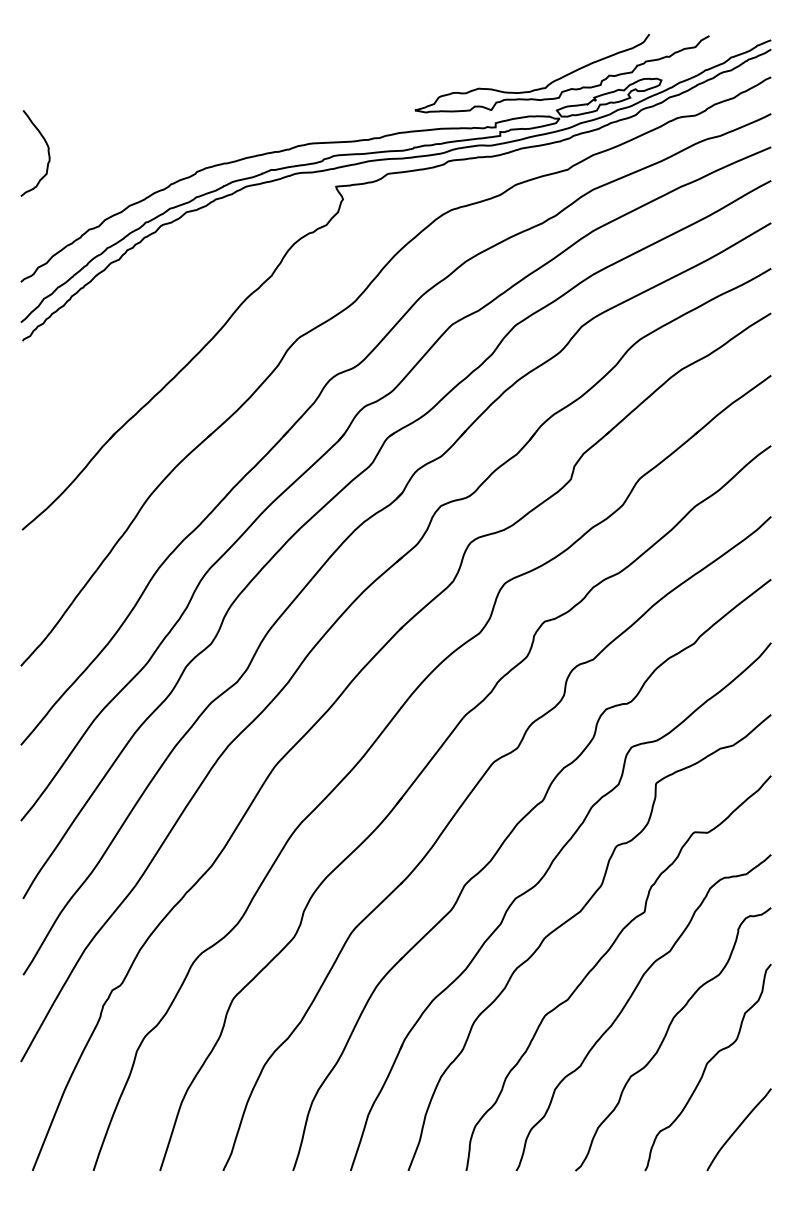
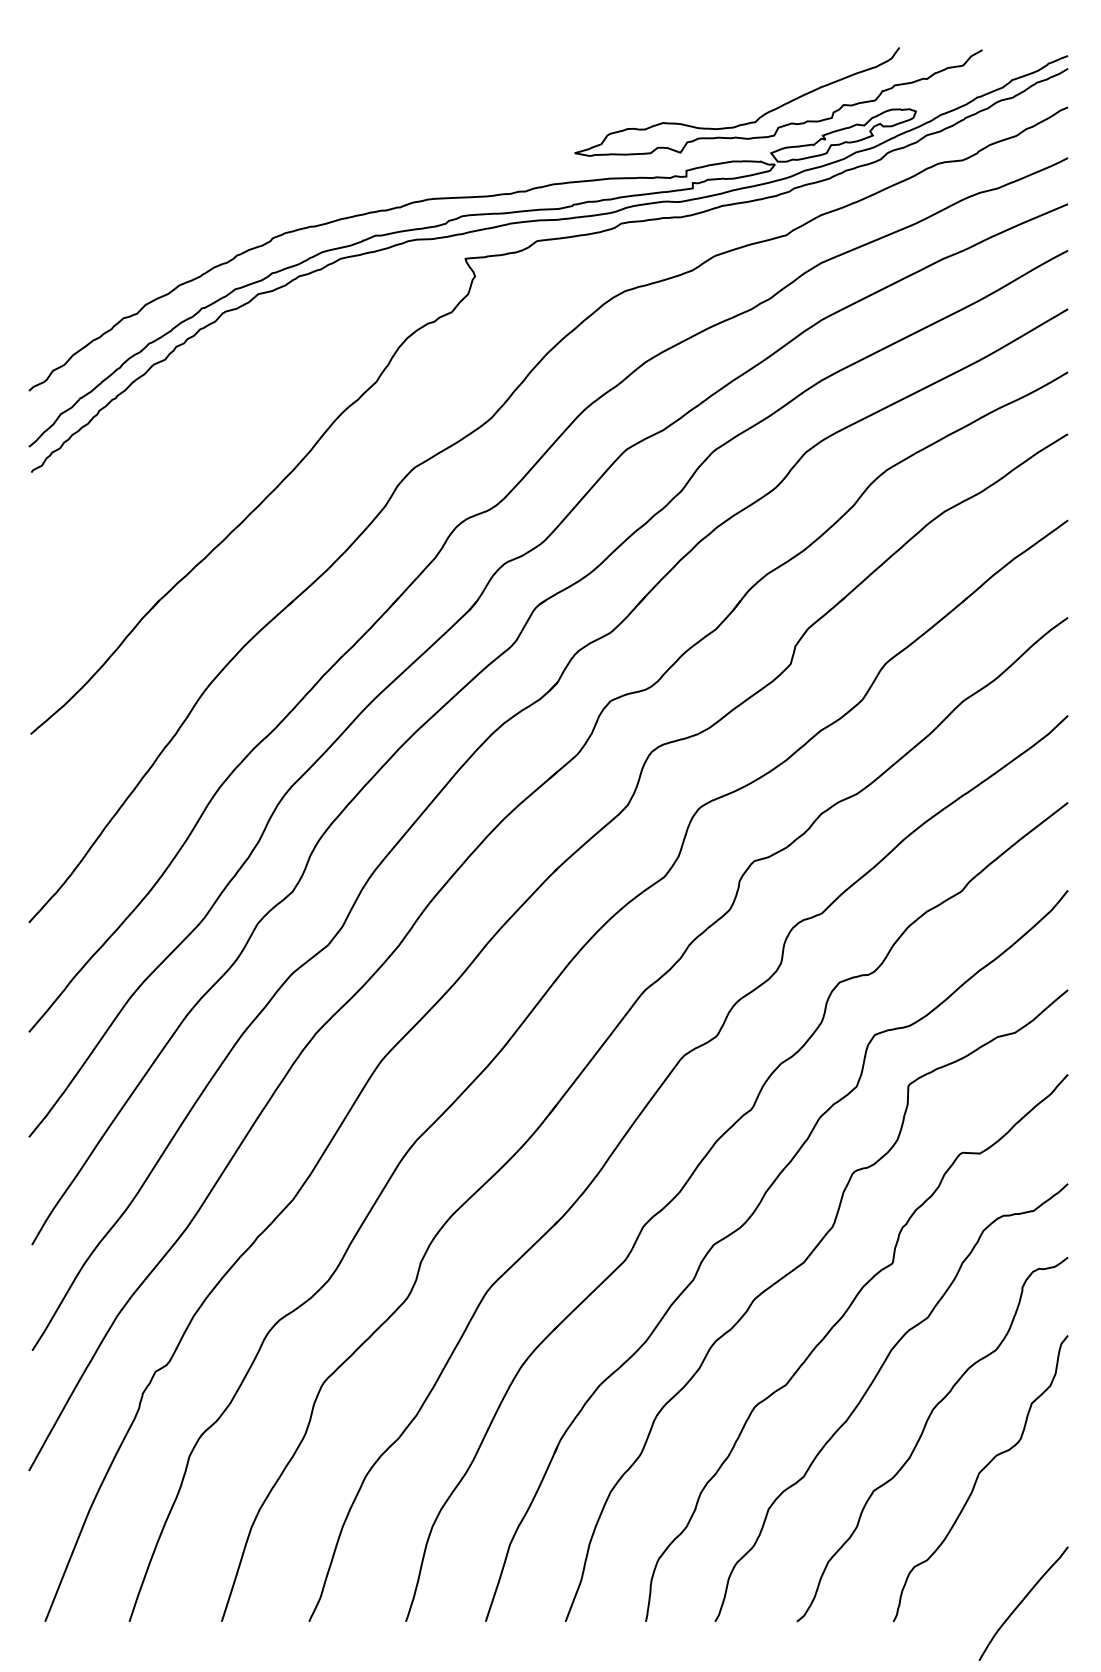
curve: (48, 153) -> (66, 212), removed
curve: (738, 1128) -> (1022, 1602), moved

